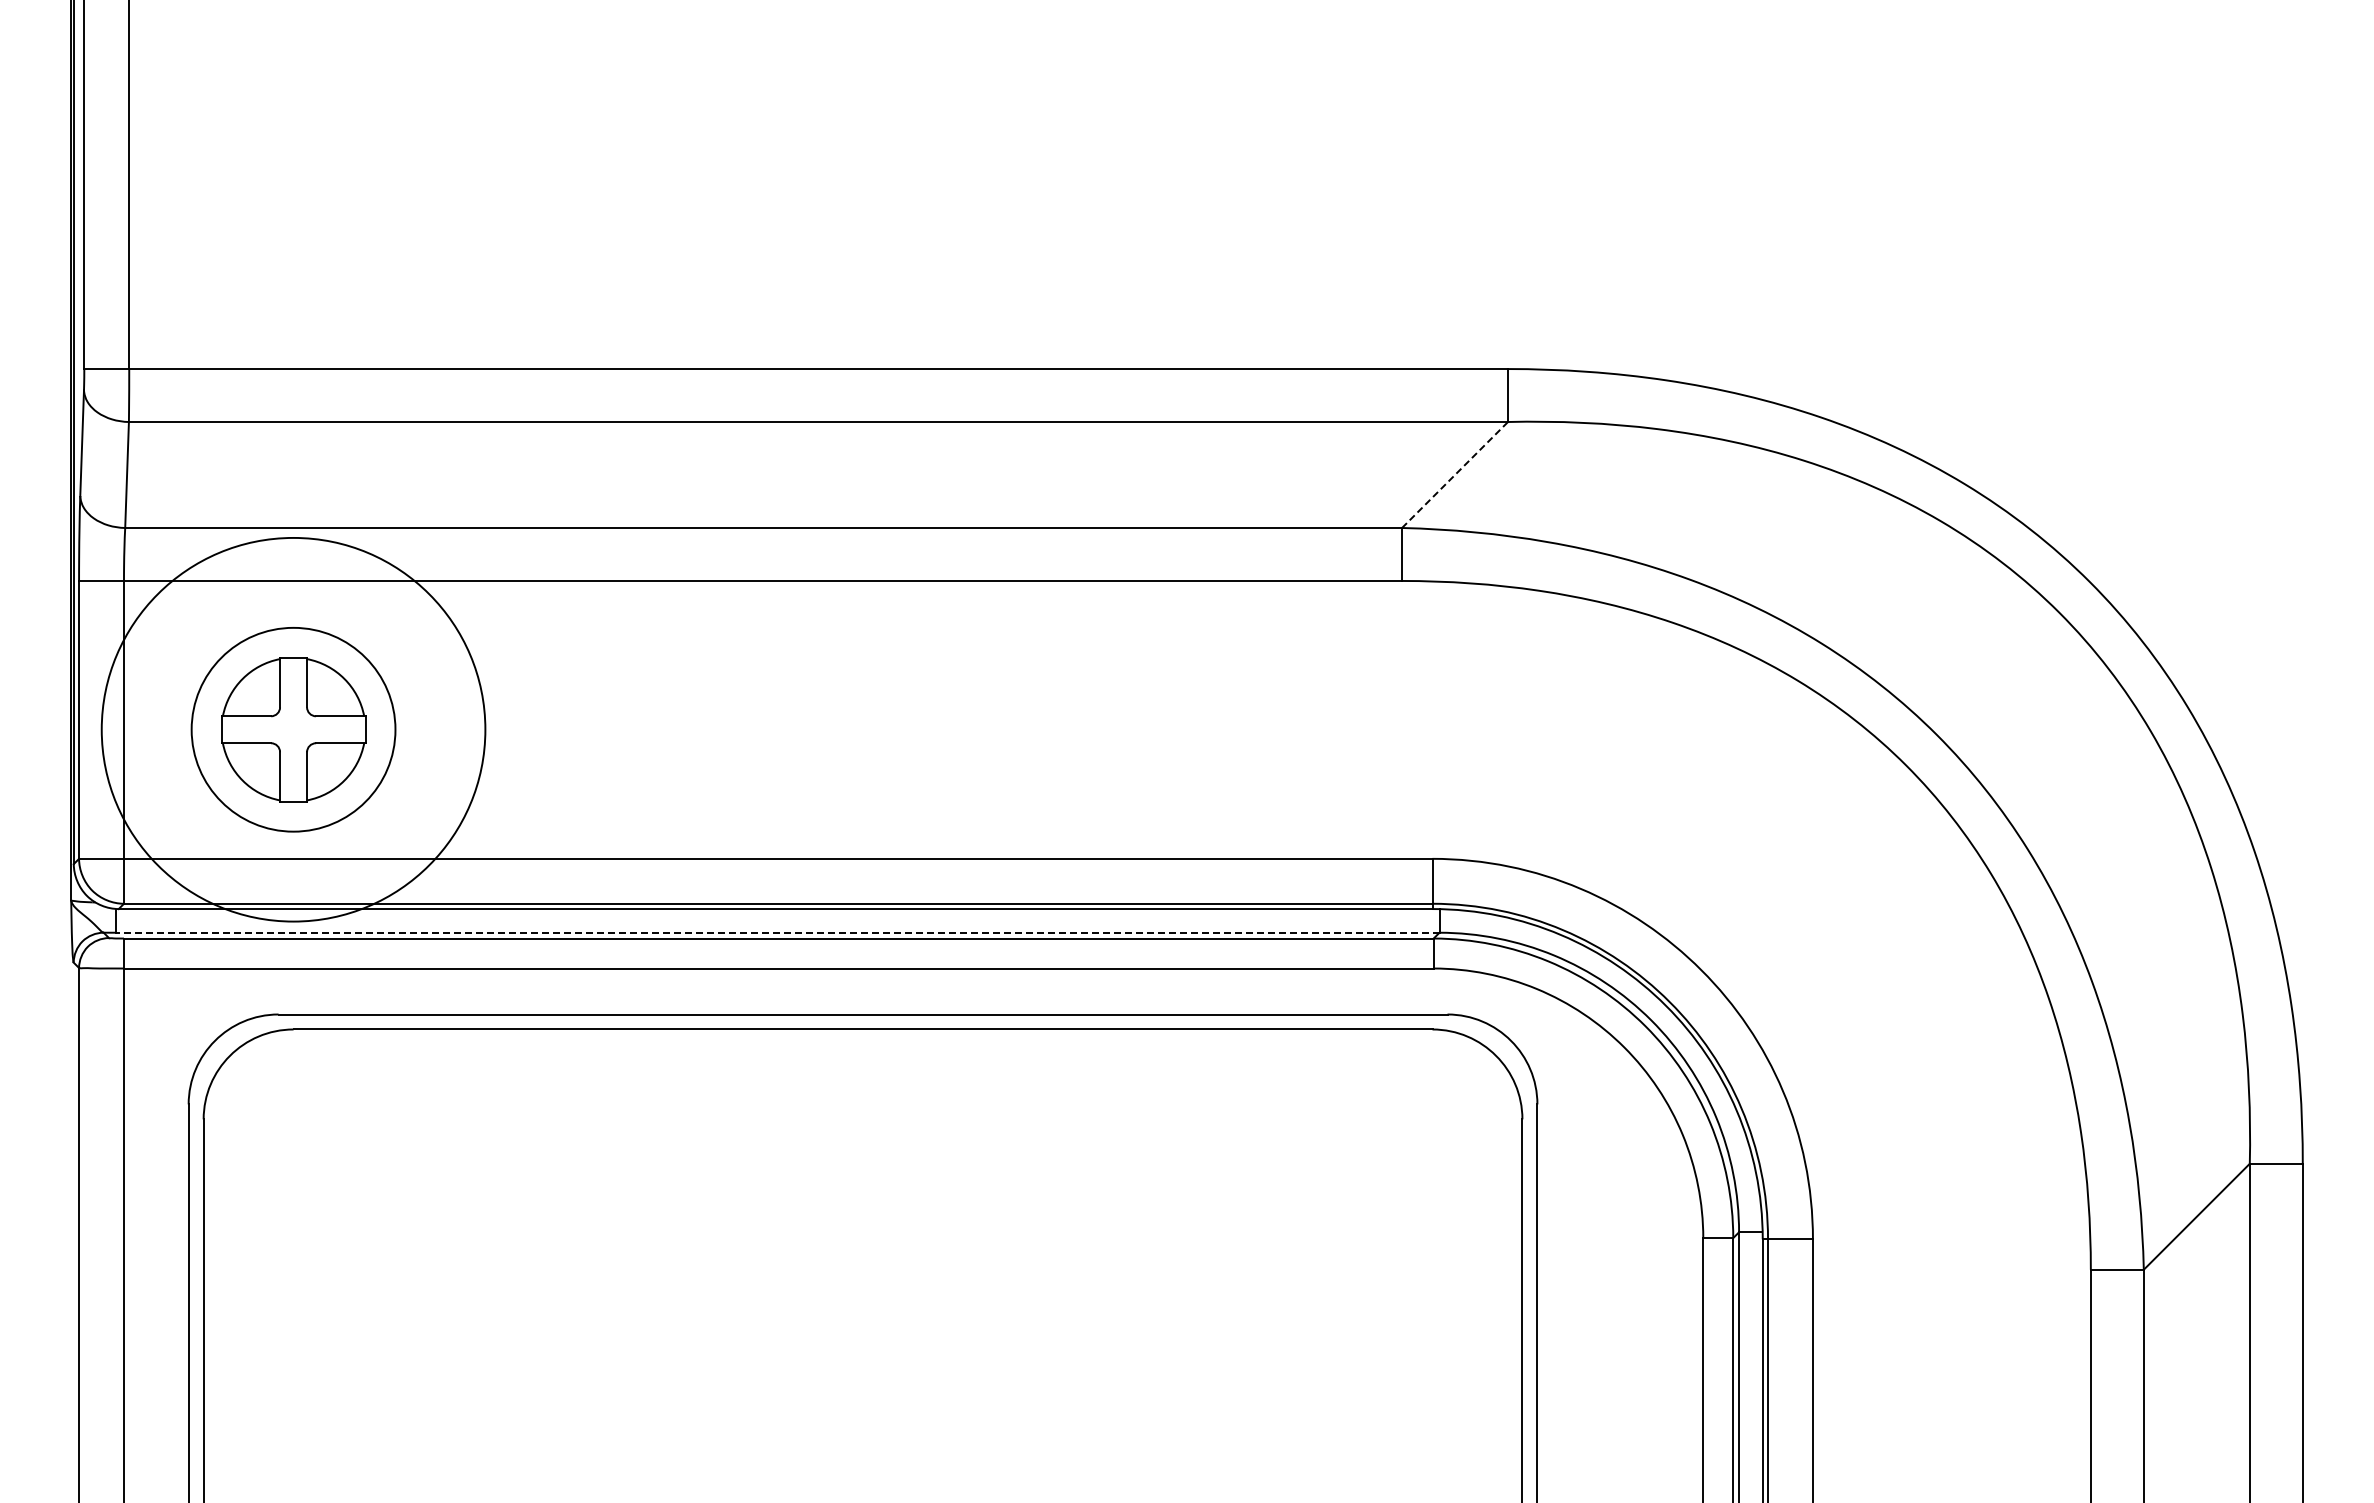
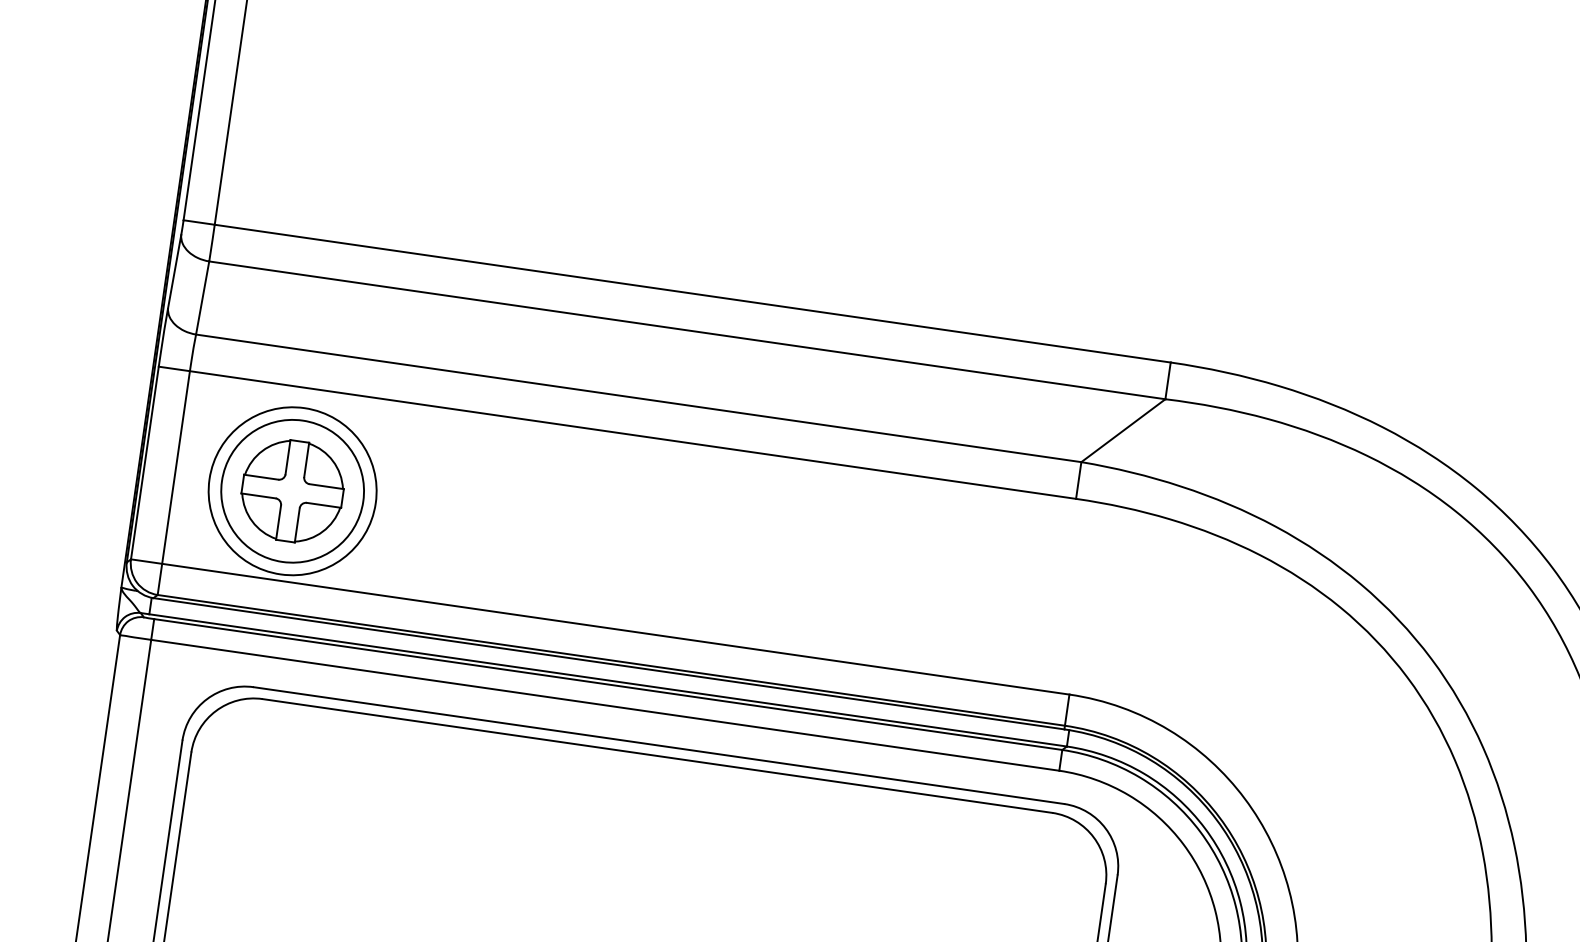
line: (1455, 475) -> (1123, 431), dashed -> solid
circle: (293, 729) -> (292, 491), size x0.62
line: (777, 932) -> (607, 680), dashed -> solid

